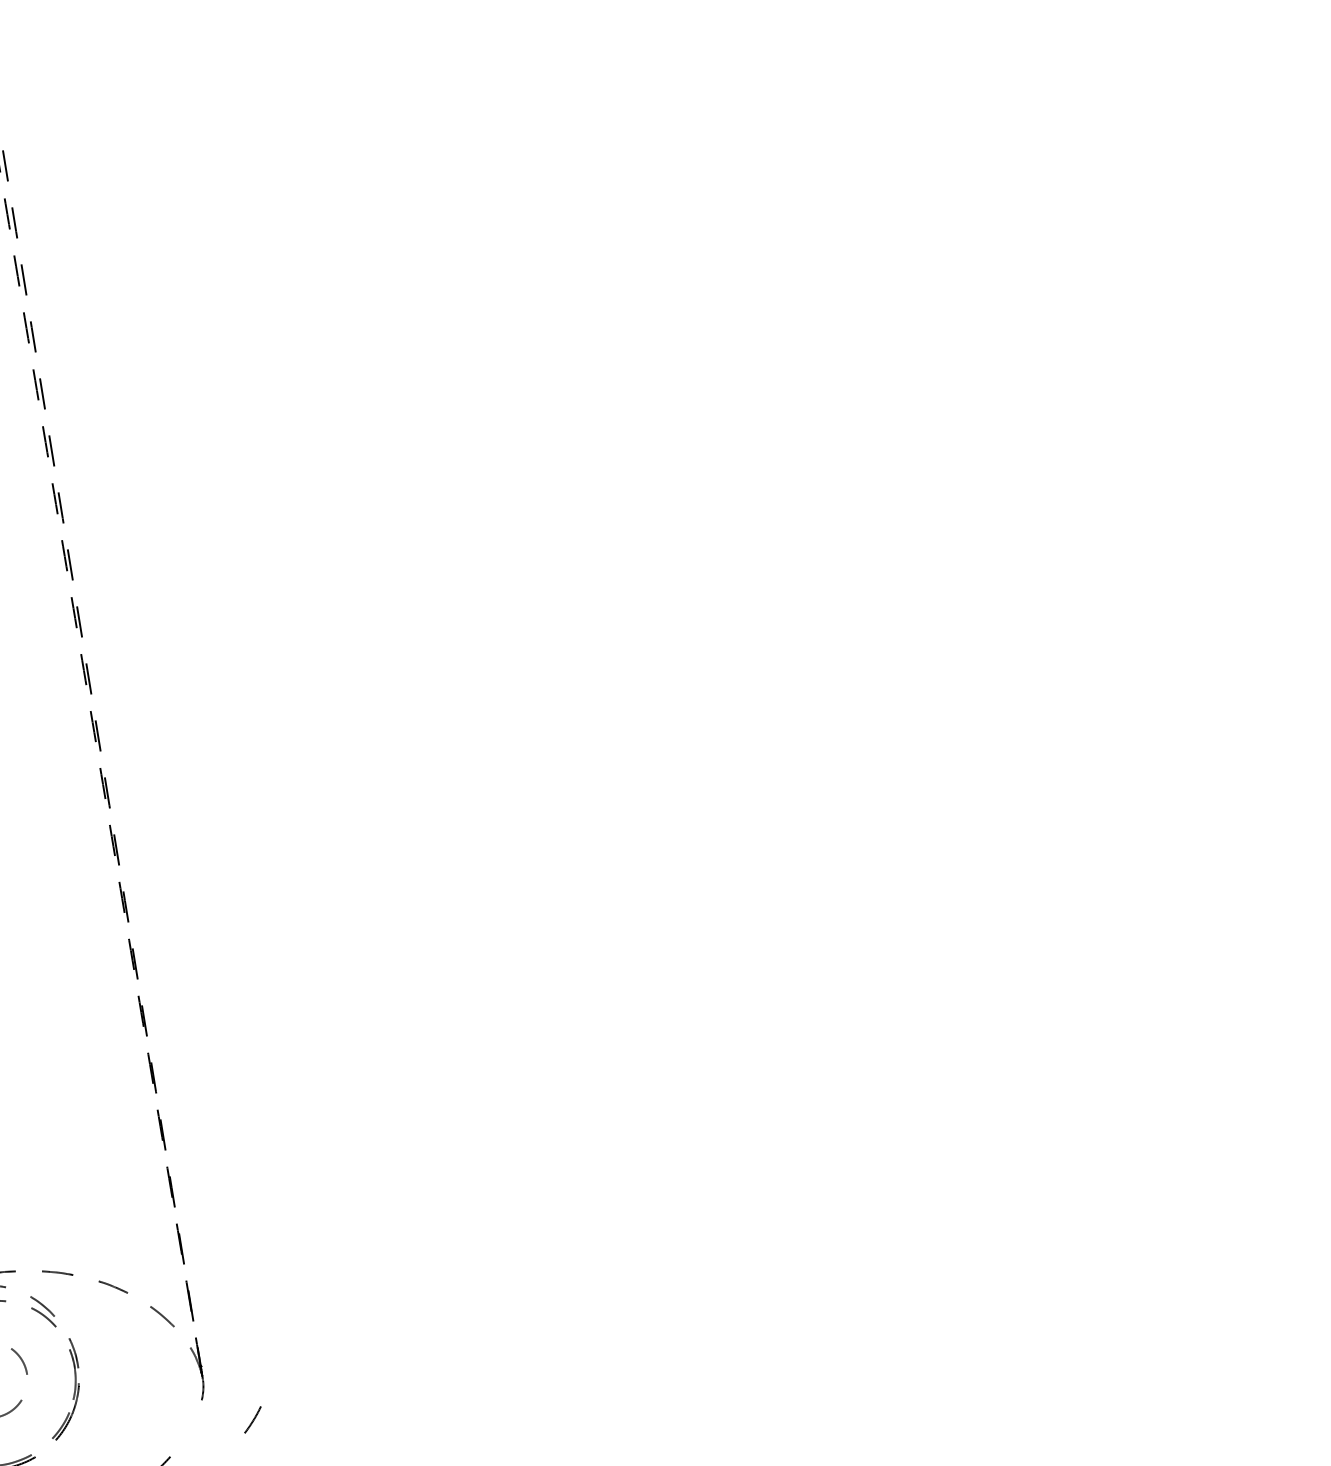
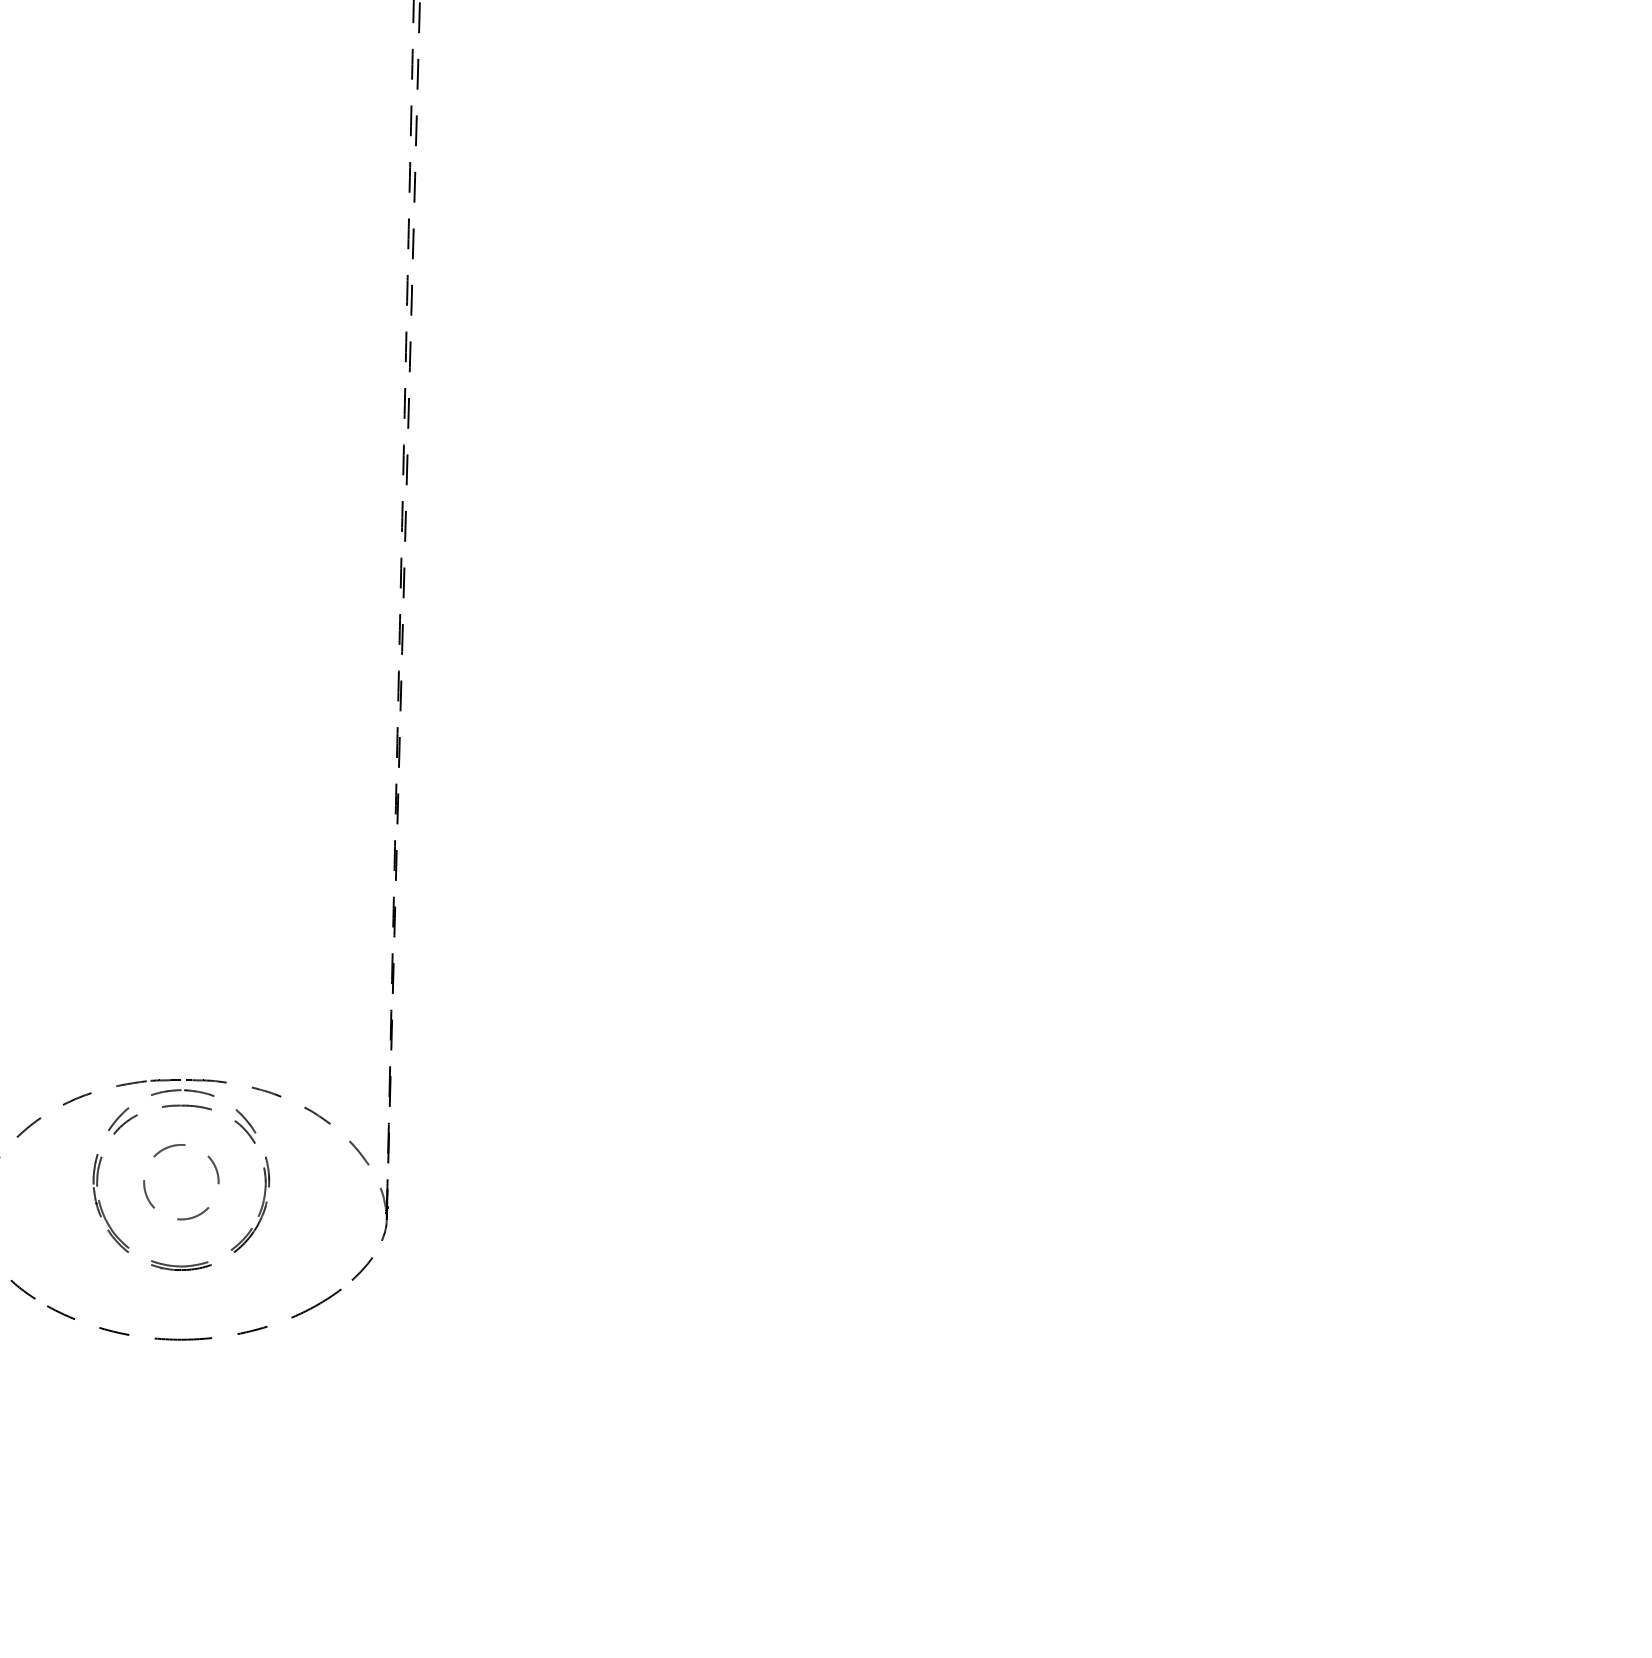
line: (252, 1419) -> (362, 1268), moved

